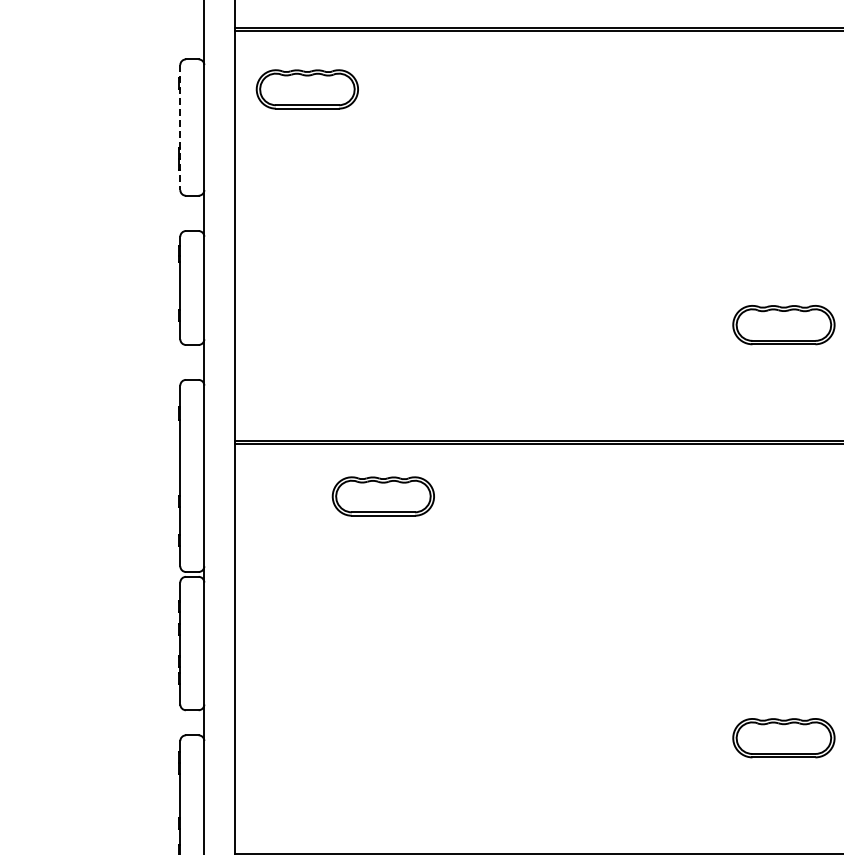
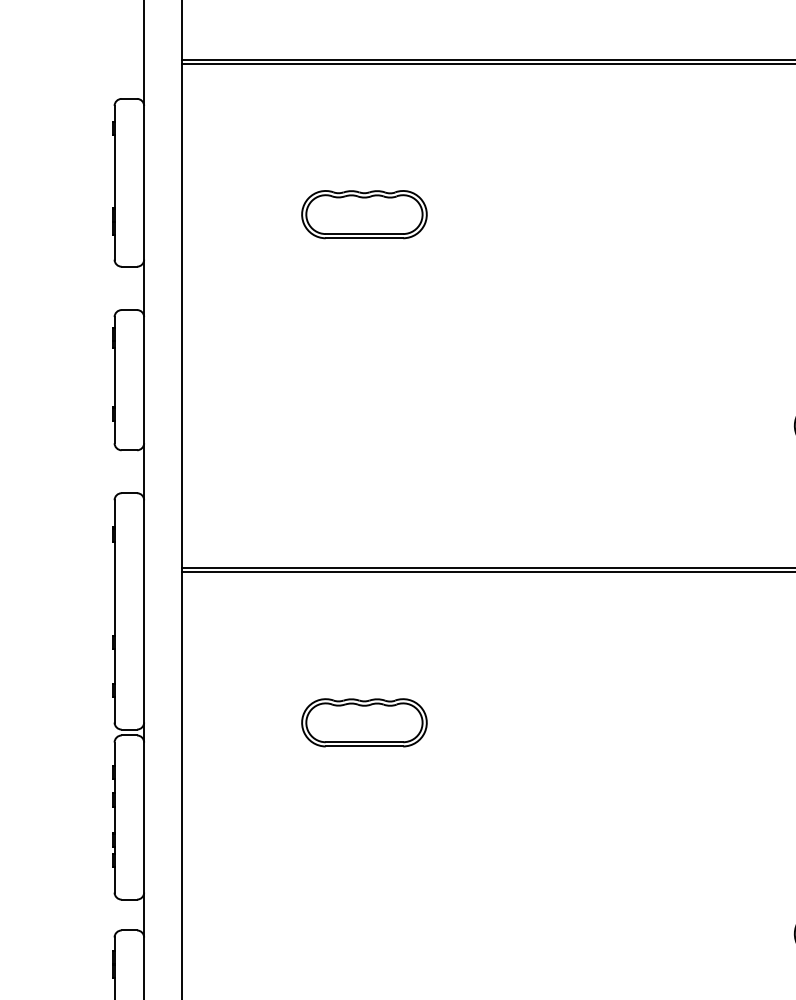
part: (306, 89) -> (363, 214), moved
line: (180, 128) -> (114, 183), dashed -> solid
part: (382, 496) -> (363, 722), moved

